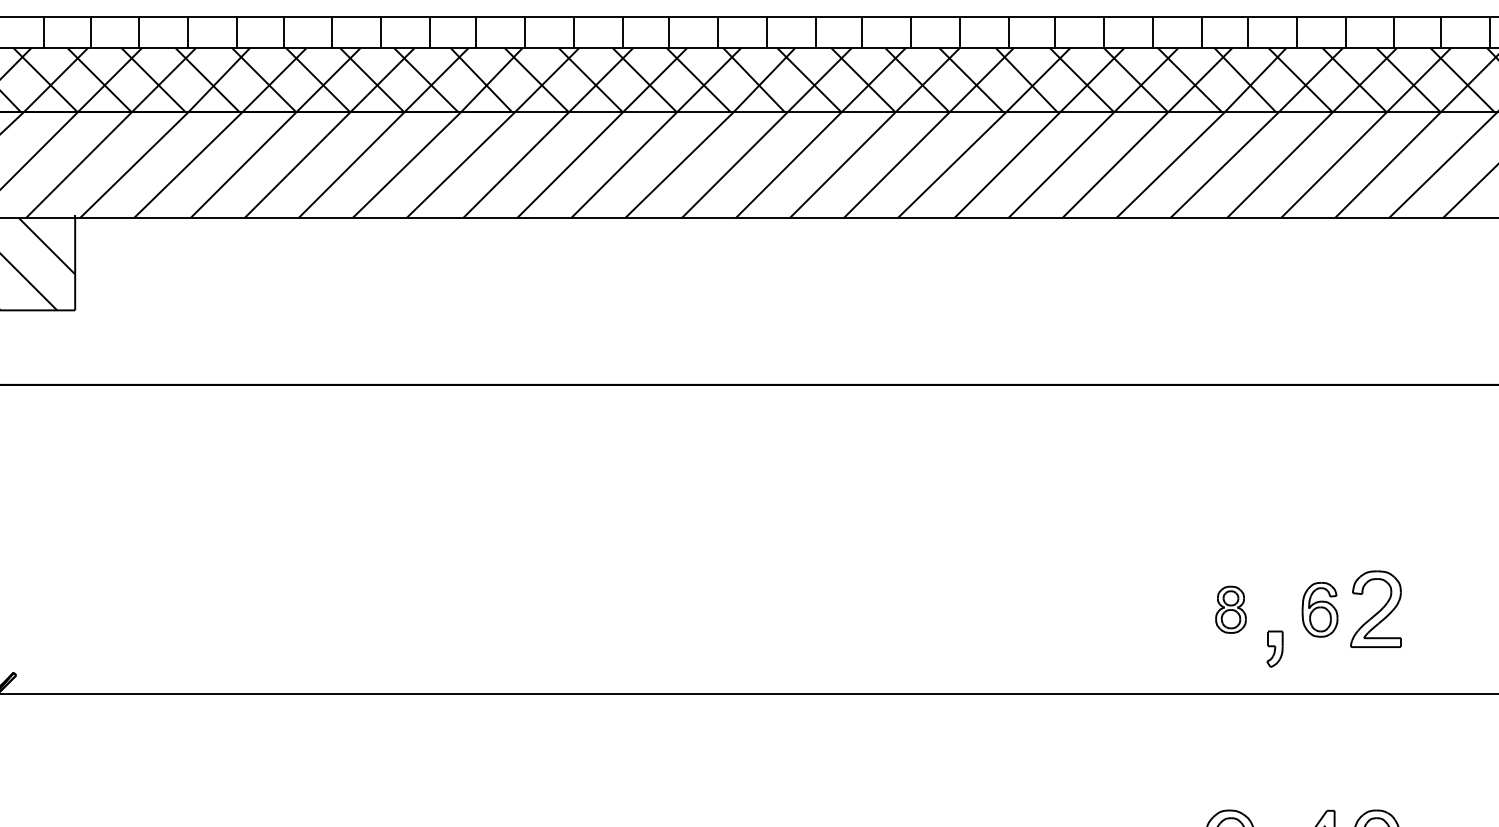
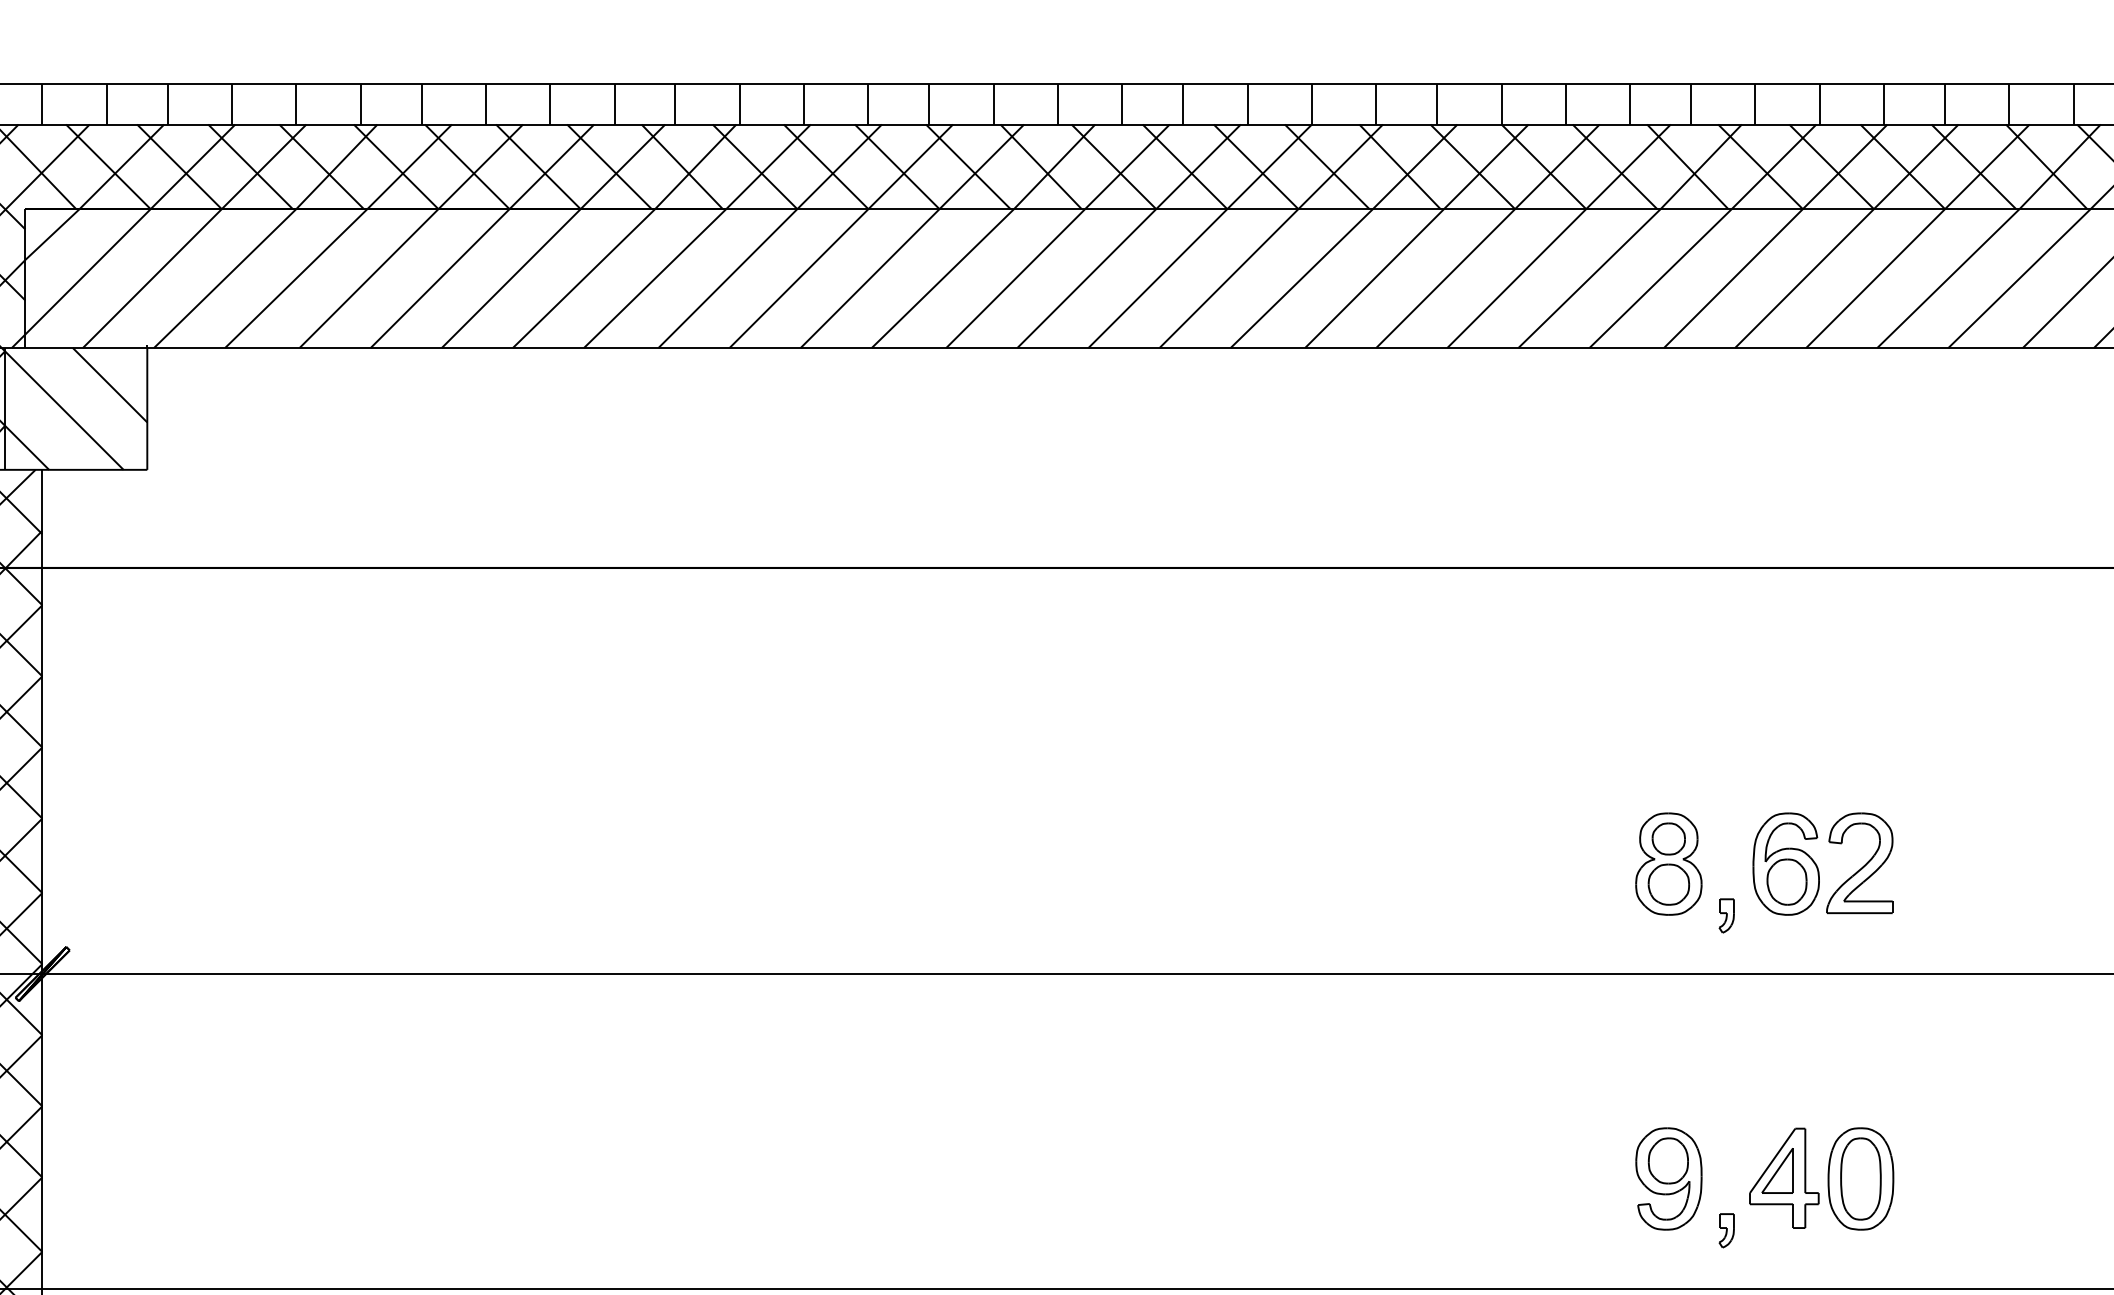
part: (1230, 609) -> (1668, 863), size x1.67
part: (1319, 609) -> (1785, 863), size x1.43
part: (1274, 648) -> (1726, 915), size x0.71

